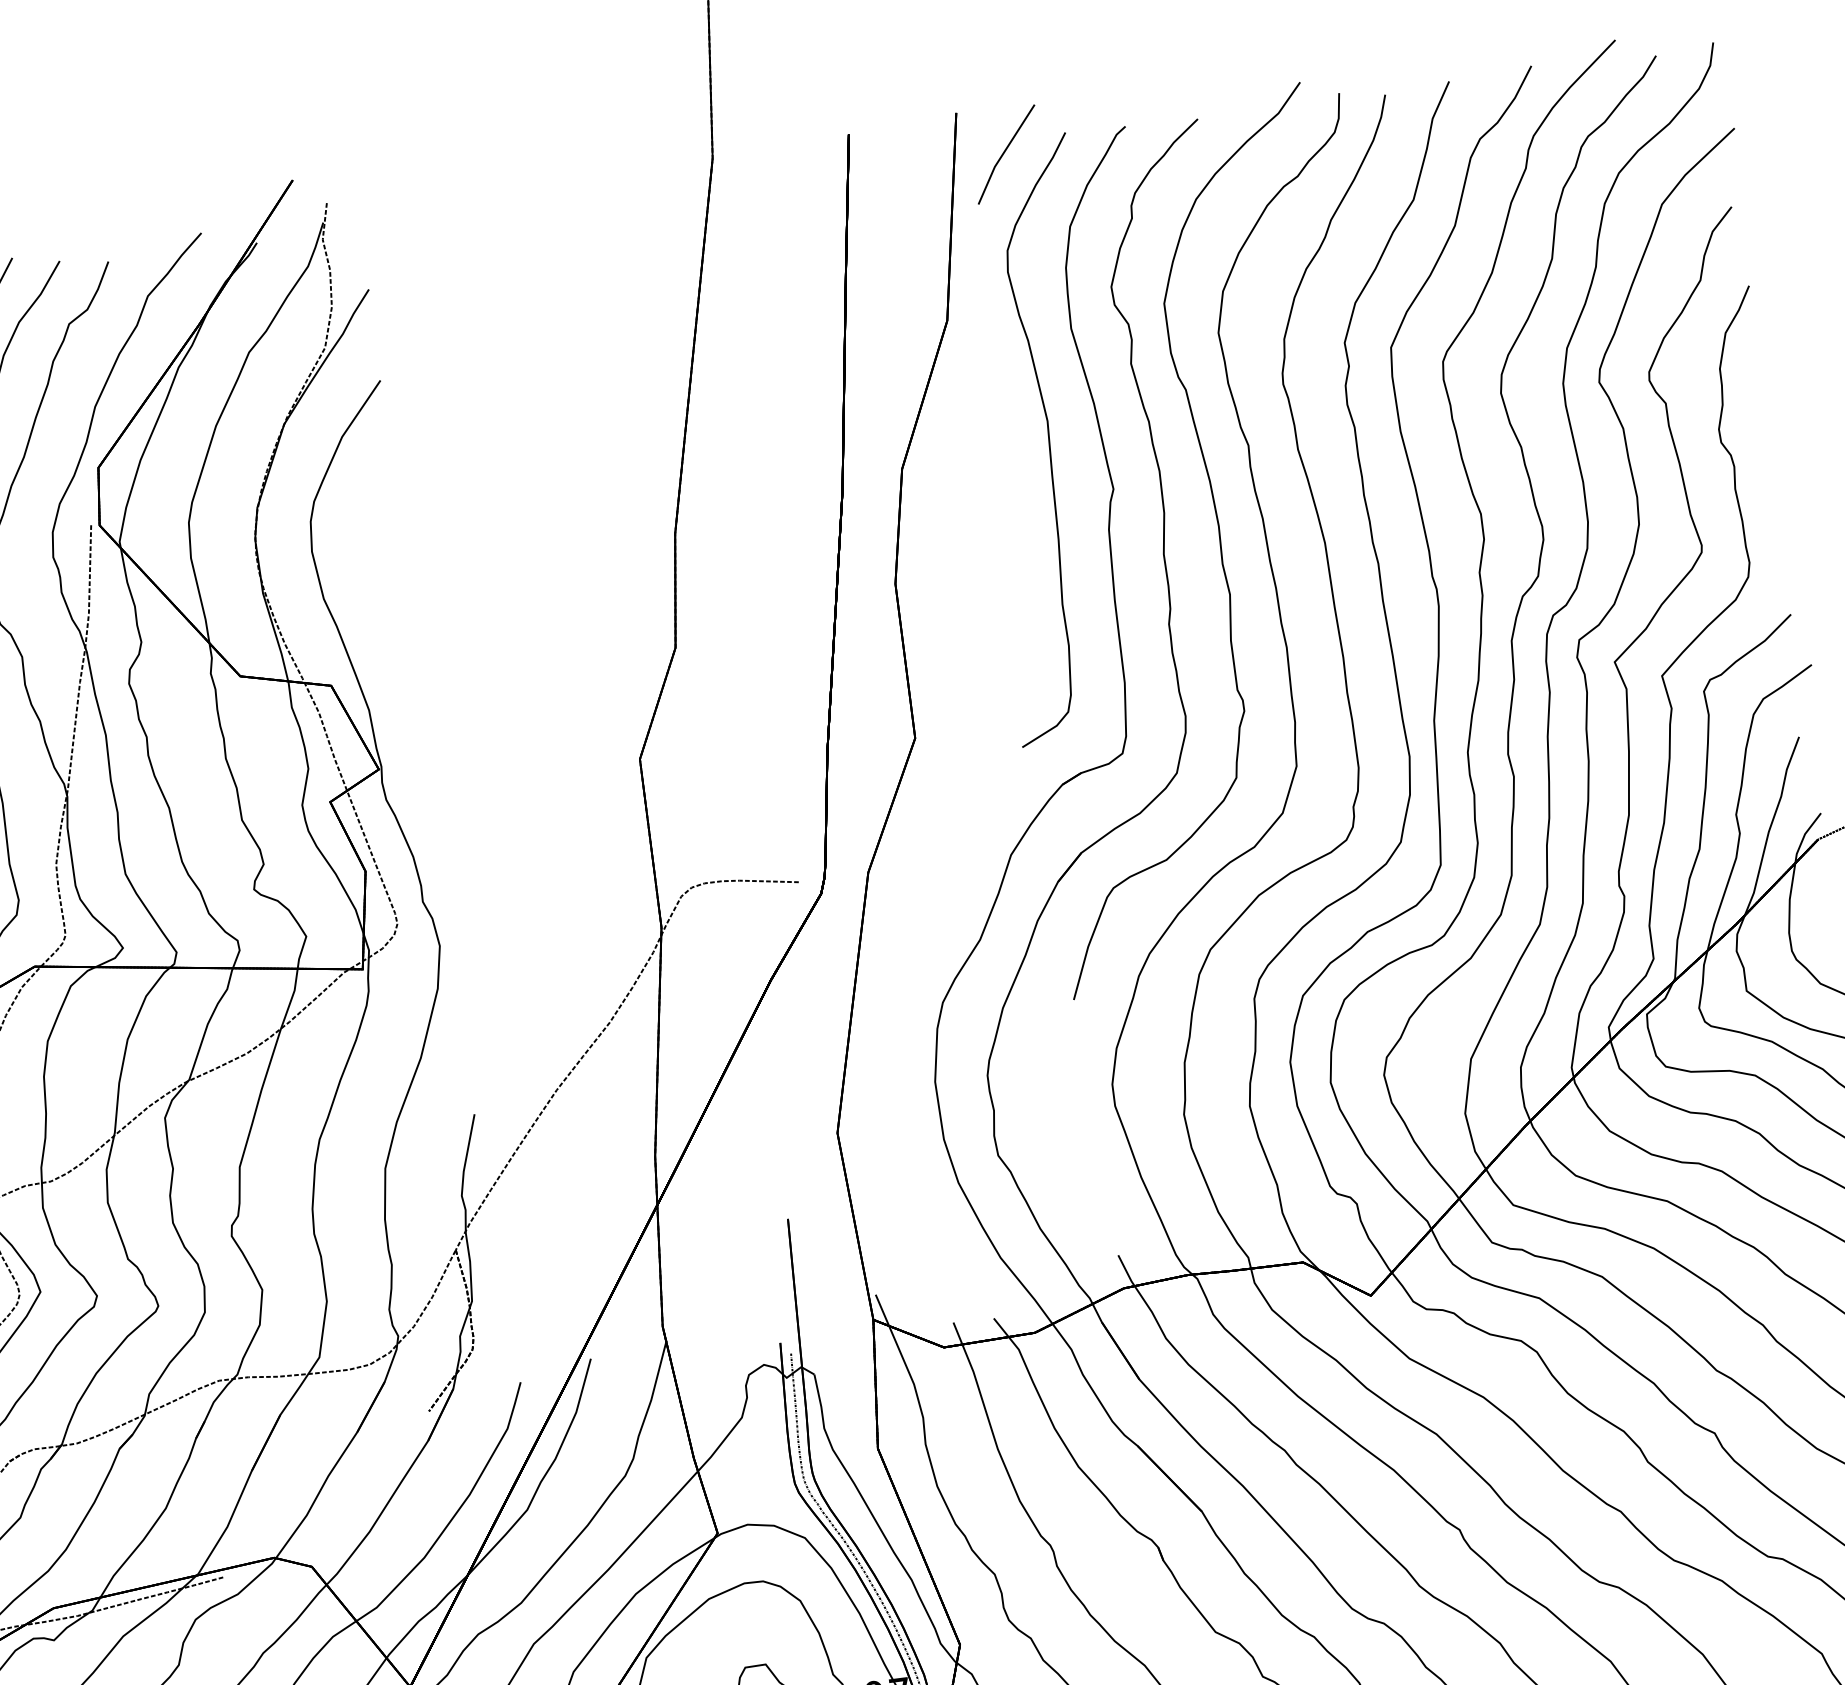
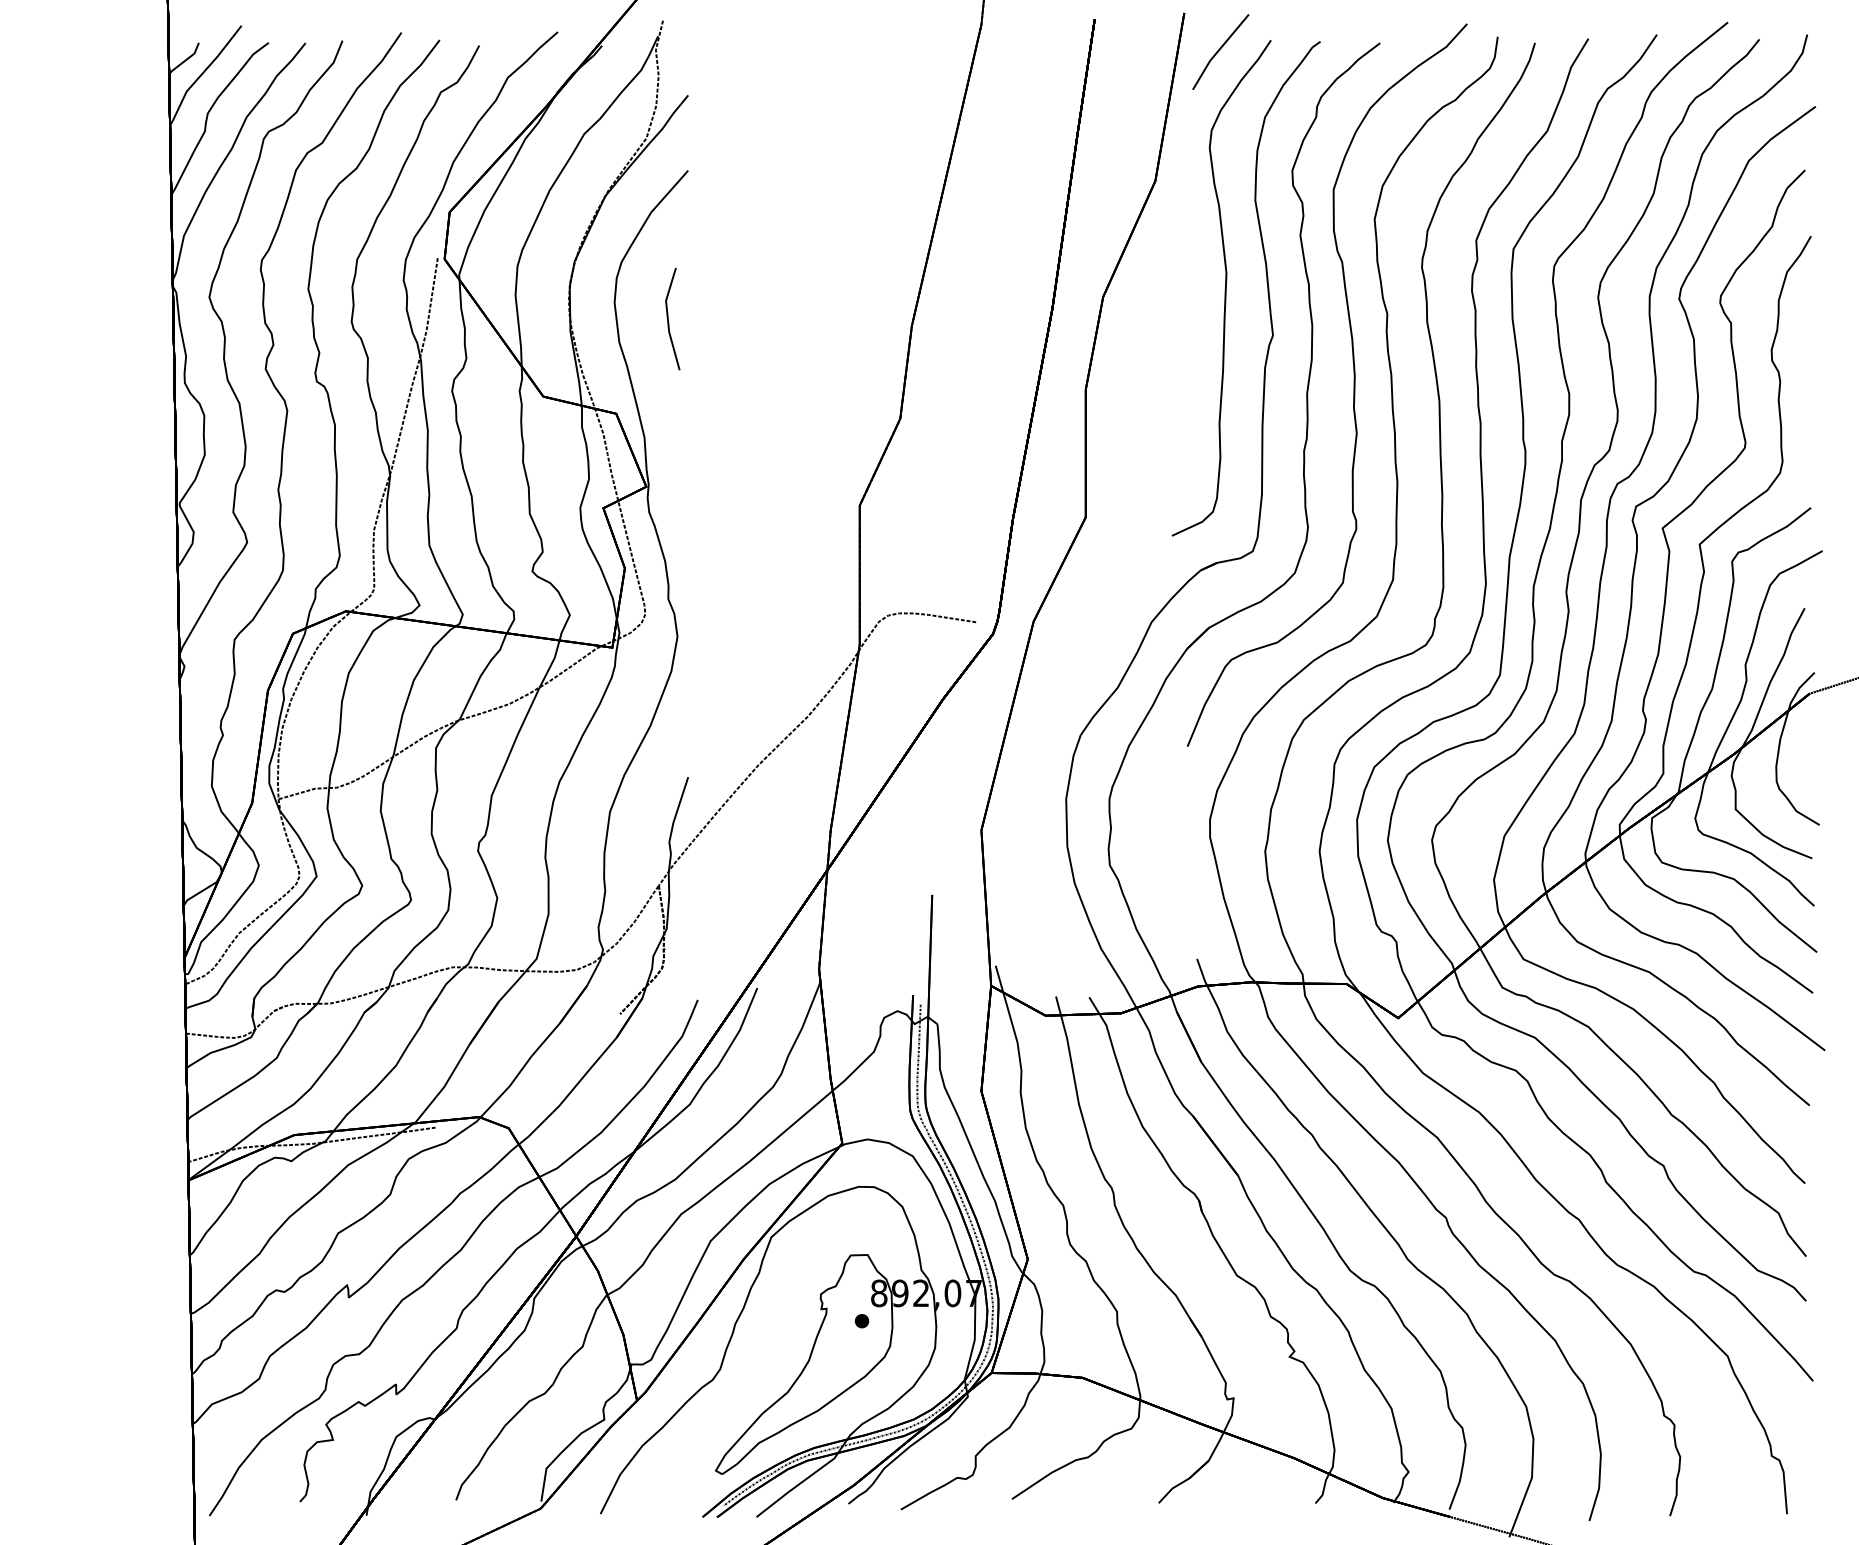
line: (379, 562) -> (668, 318), added

